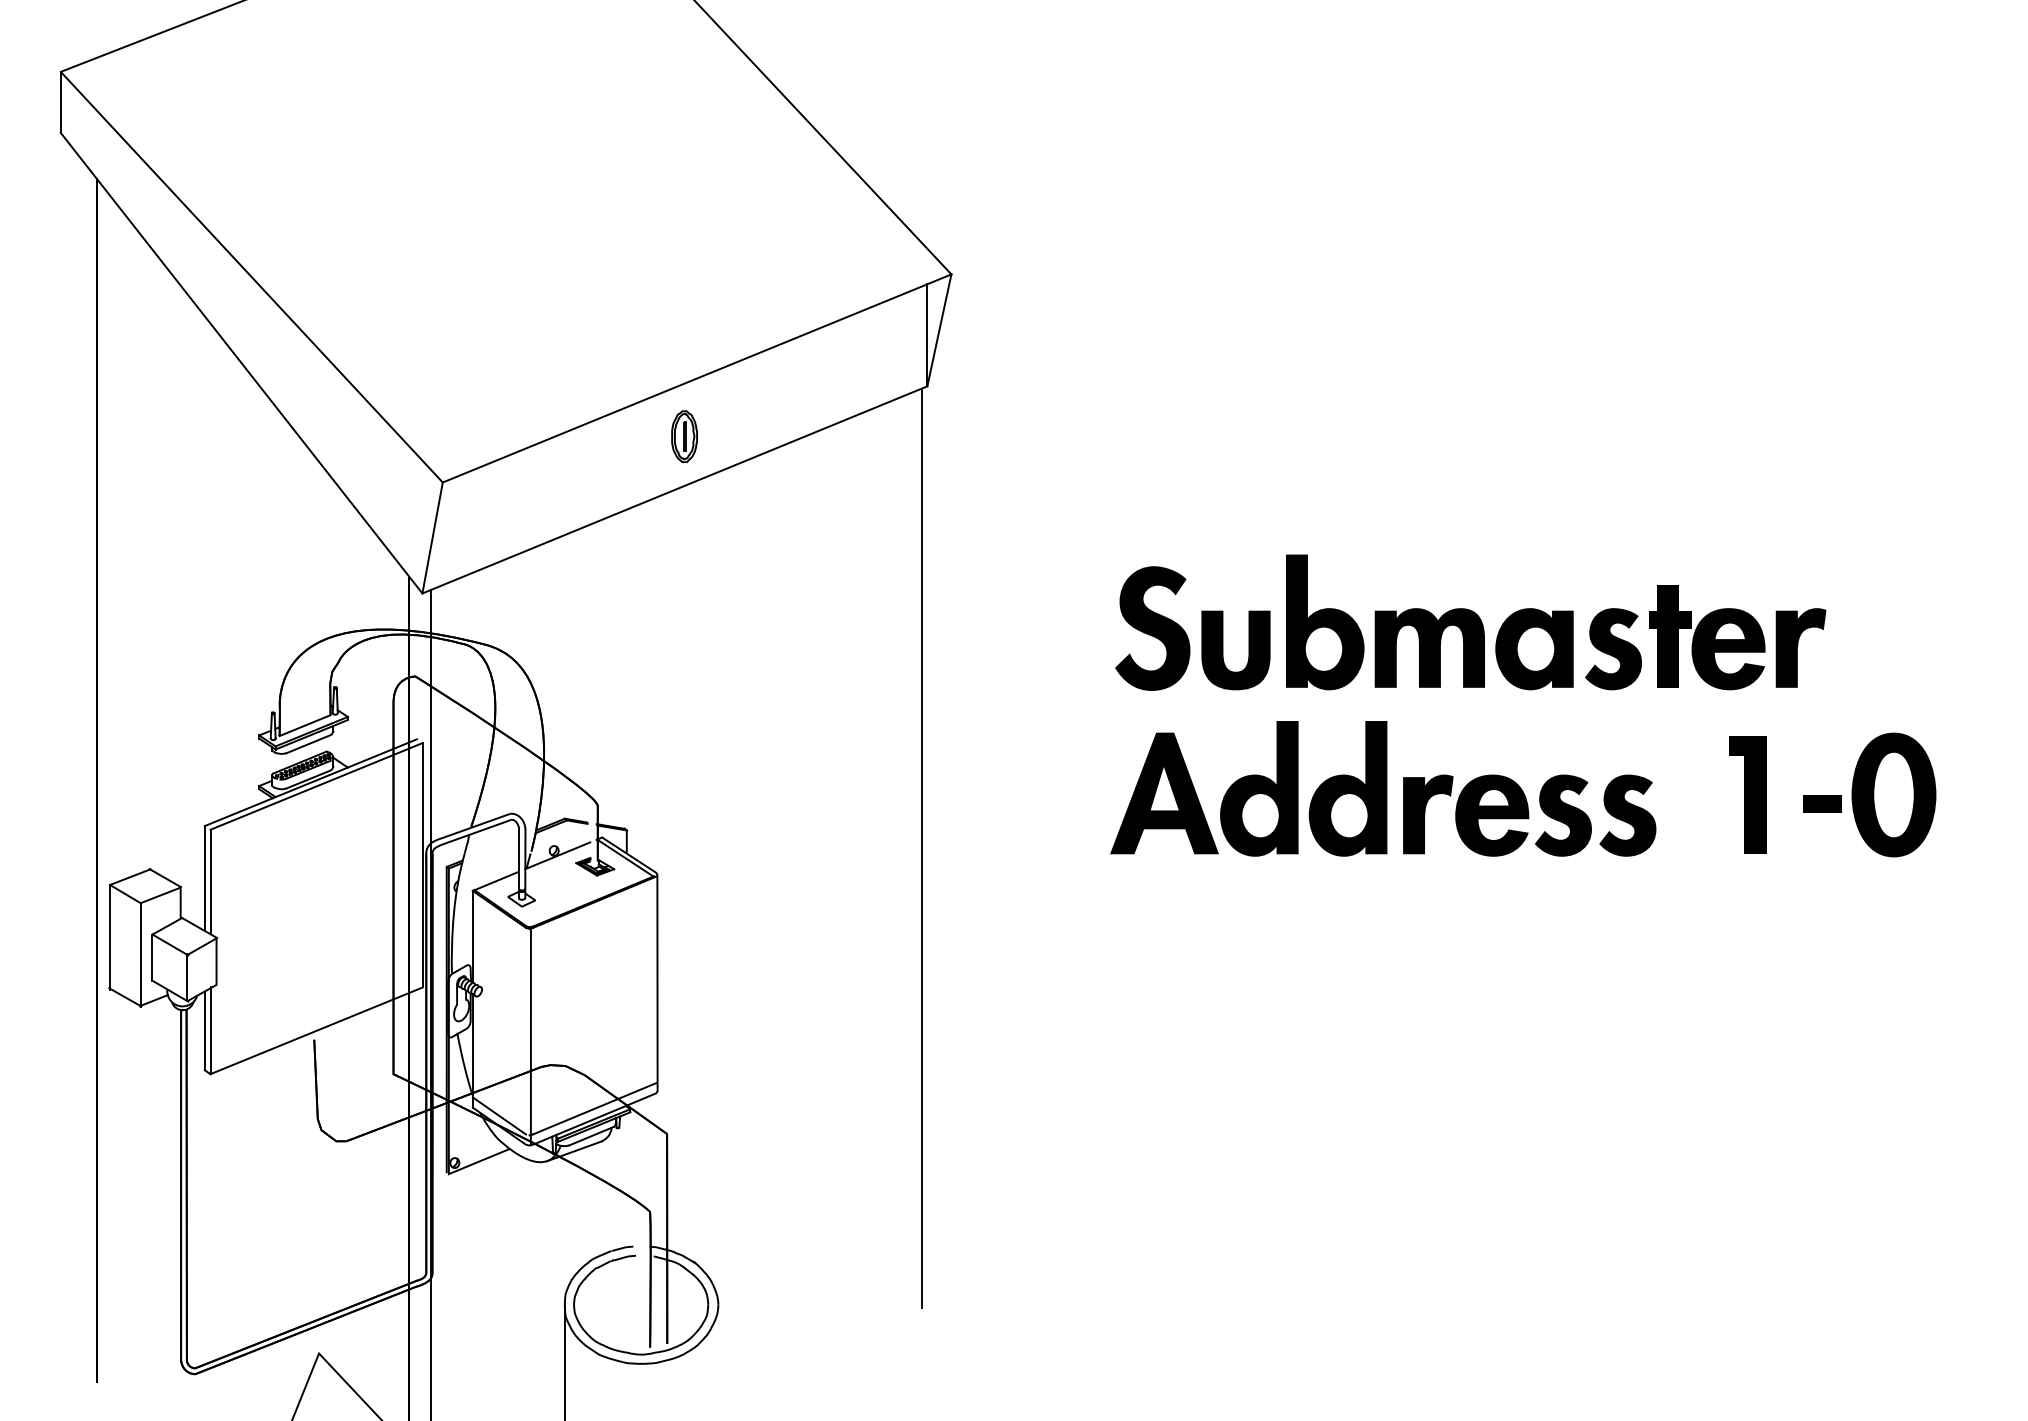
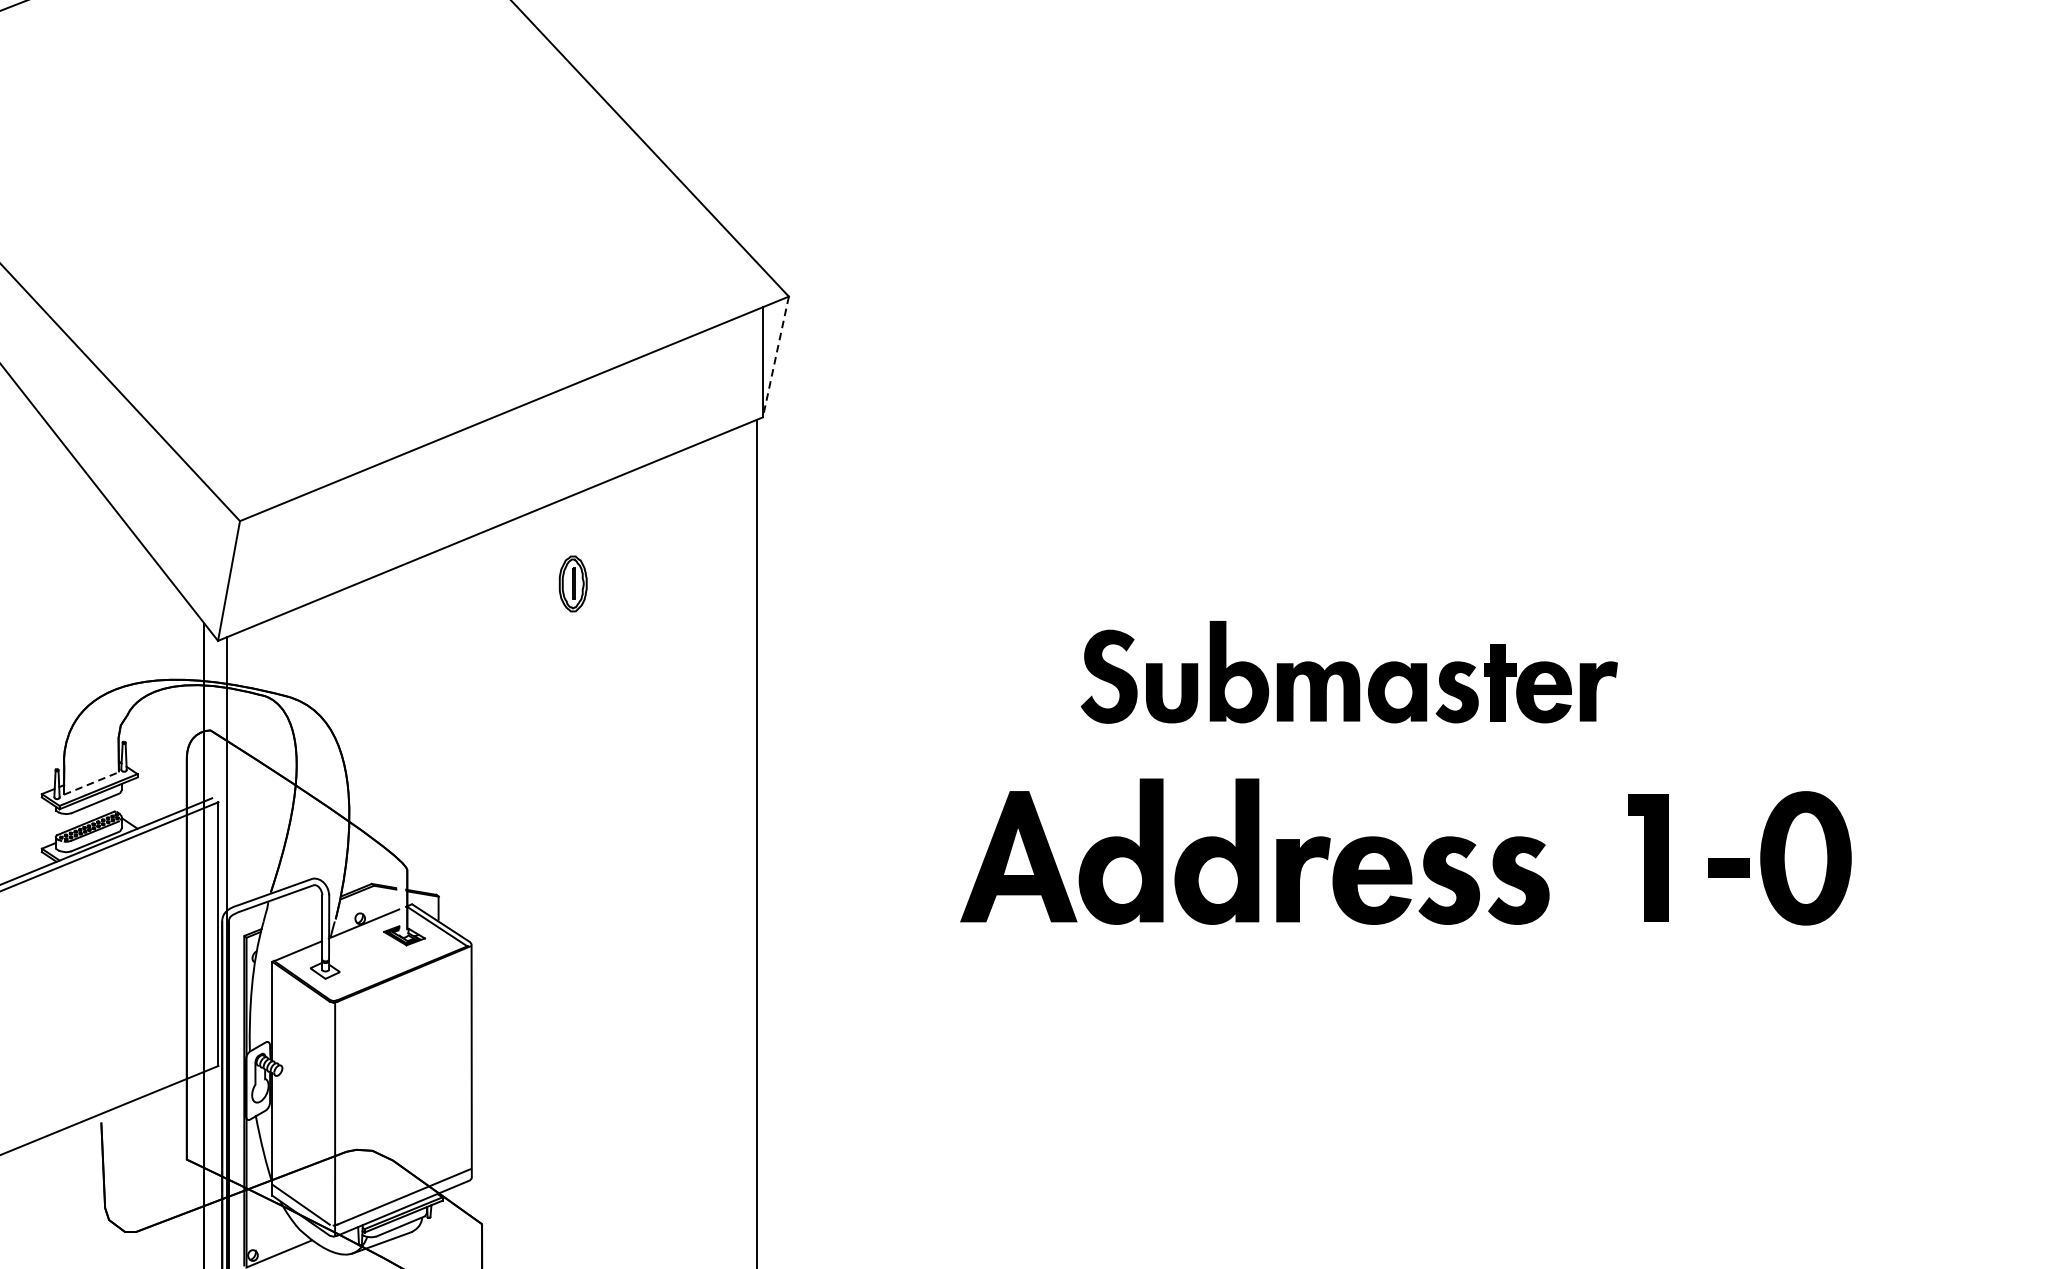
line: (939, 330) -> (776, 357), solid -> dashed
part: (684, 436) -> (573, 583), moved
part: (1470, 622) -> (1349, 672), size x0.7
line: (305, 725) -> (91, 783), solid -> dashed

